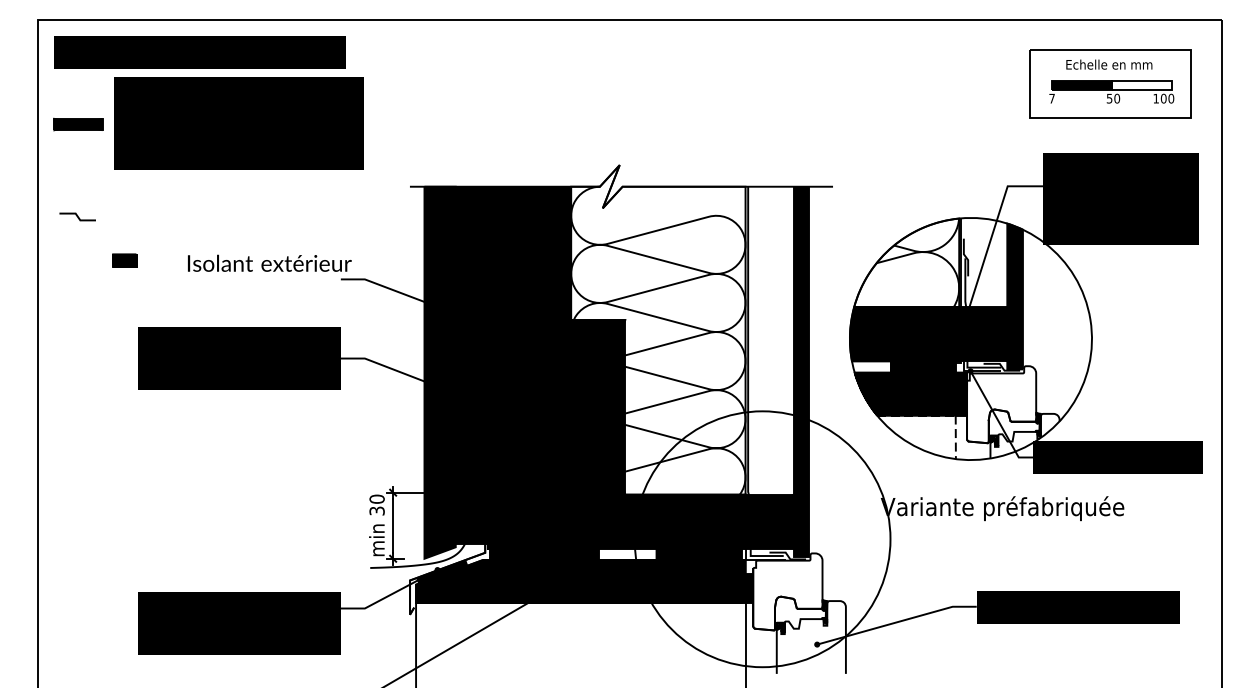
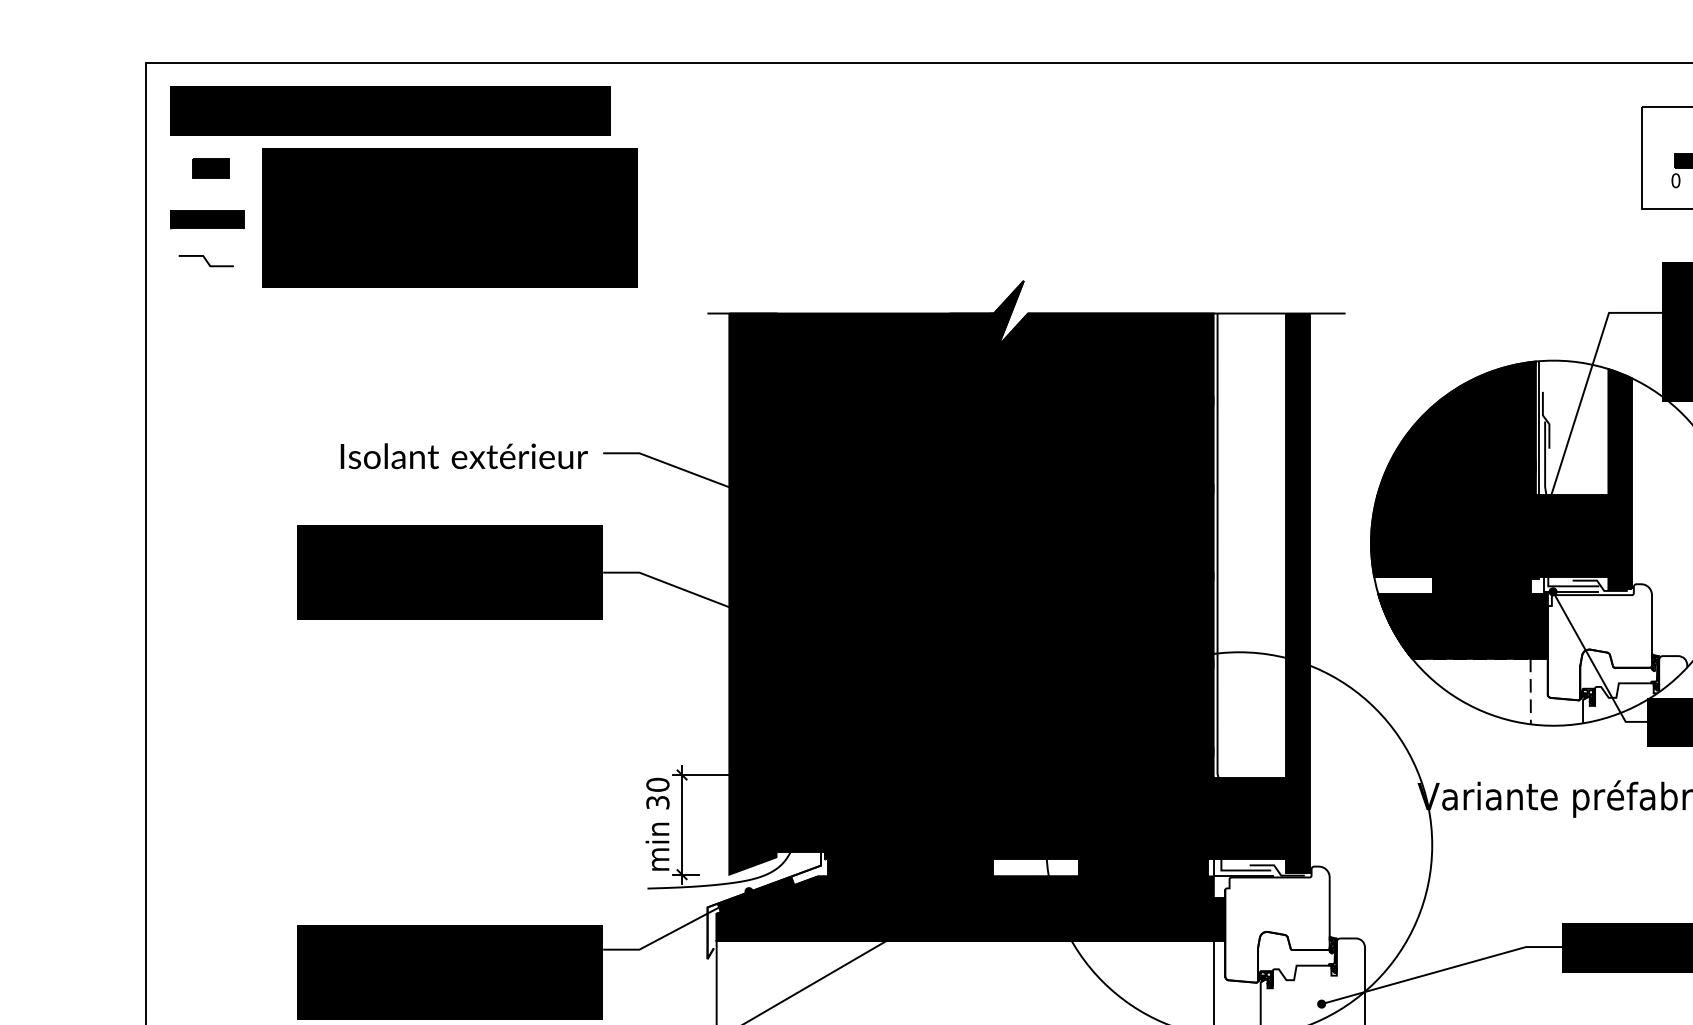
text: (1051, 98) -> (1675, 180), 7 -> 0
line: (77, 216) -> (205, 260), moved
part: (124, 260) -> (210, 168), moved
text: (269, 262) -> (463, 454), moved
fill: (906, 262) -> (1456, 427), added
fill: (658, 329) -> (1082, 528), added

